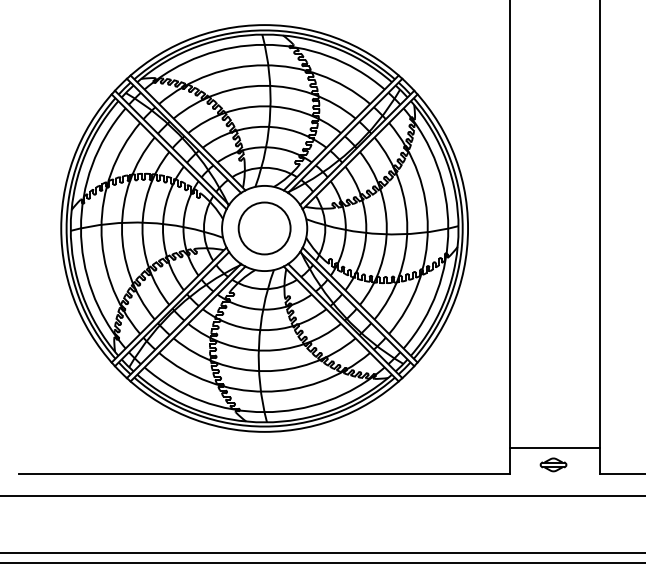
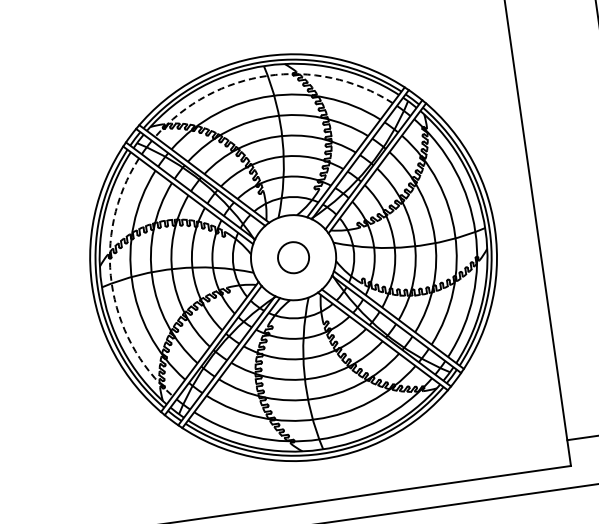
arc: (264, 44) -> (267, 75), solid -> dashed
arc: (80, 228) -> (111, 283), solid -> dashed
circle: (264, 228) -> (293, 257), size x0.6

